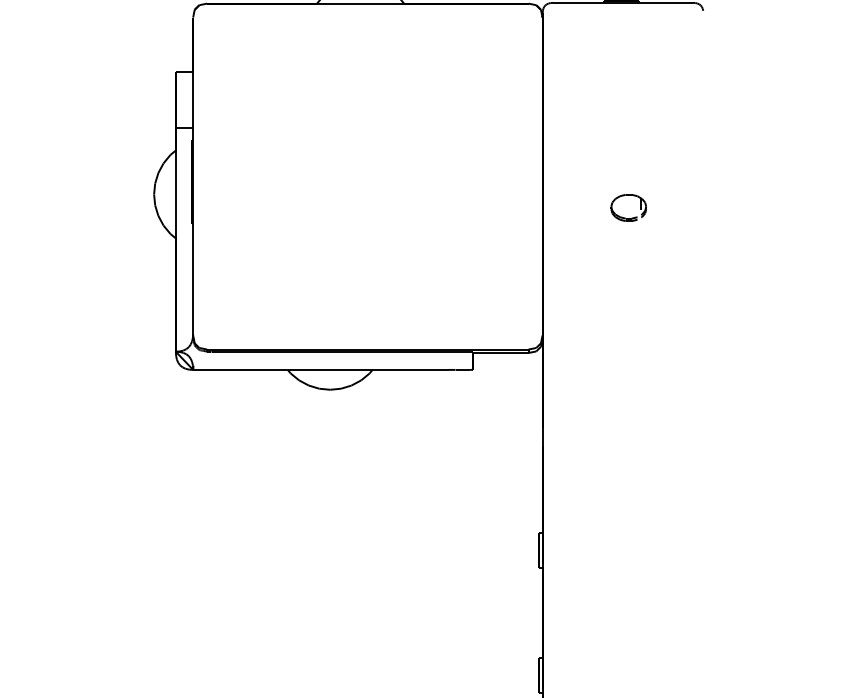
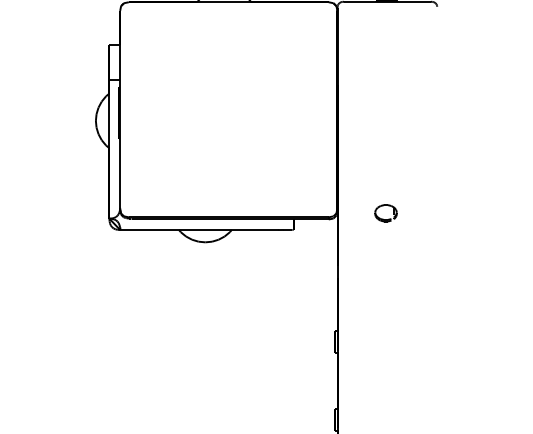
part: (627, 208) -> (385, 213), moved

